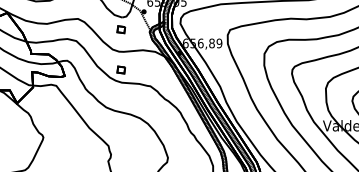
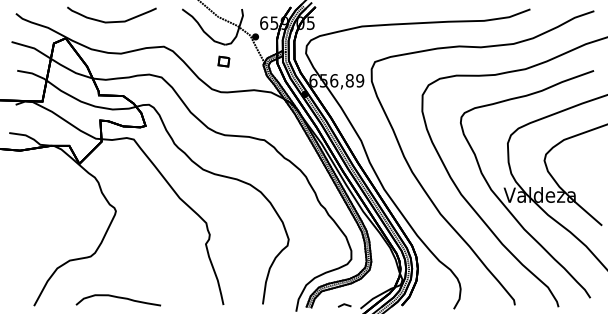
part: (120, 69) -> (223, 117), removed

